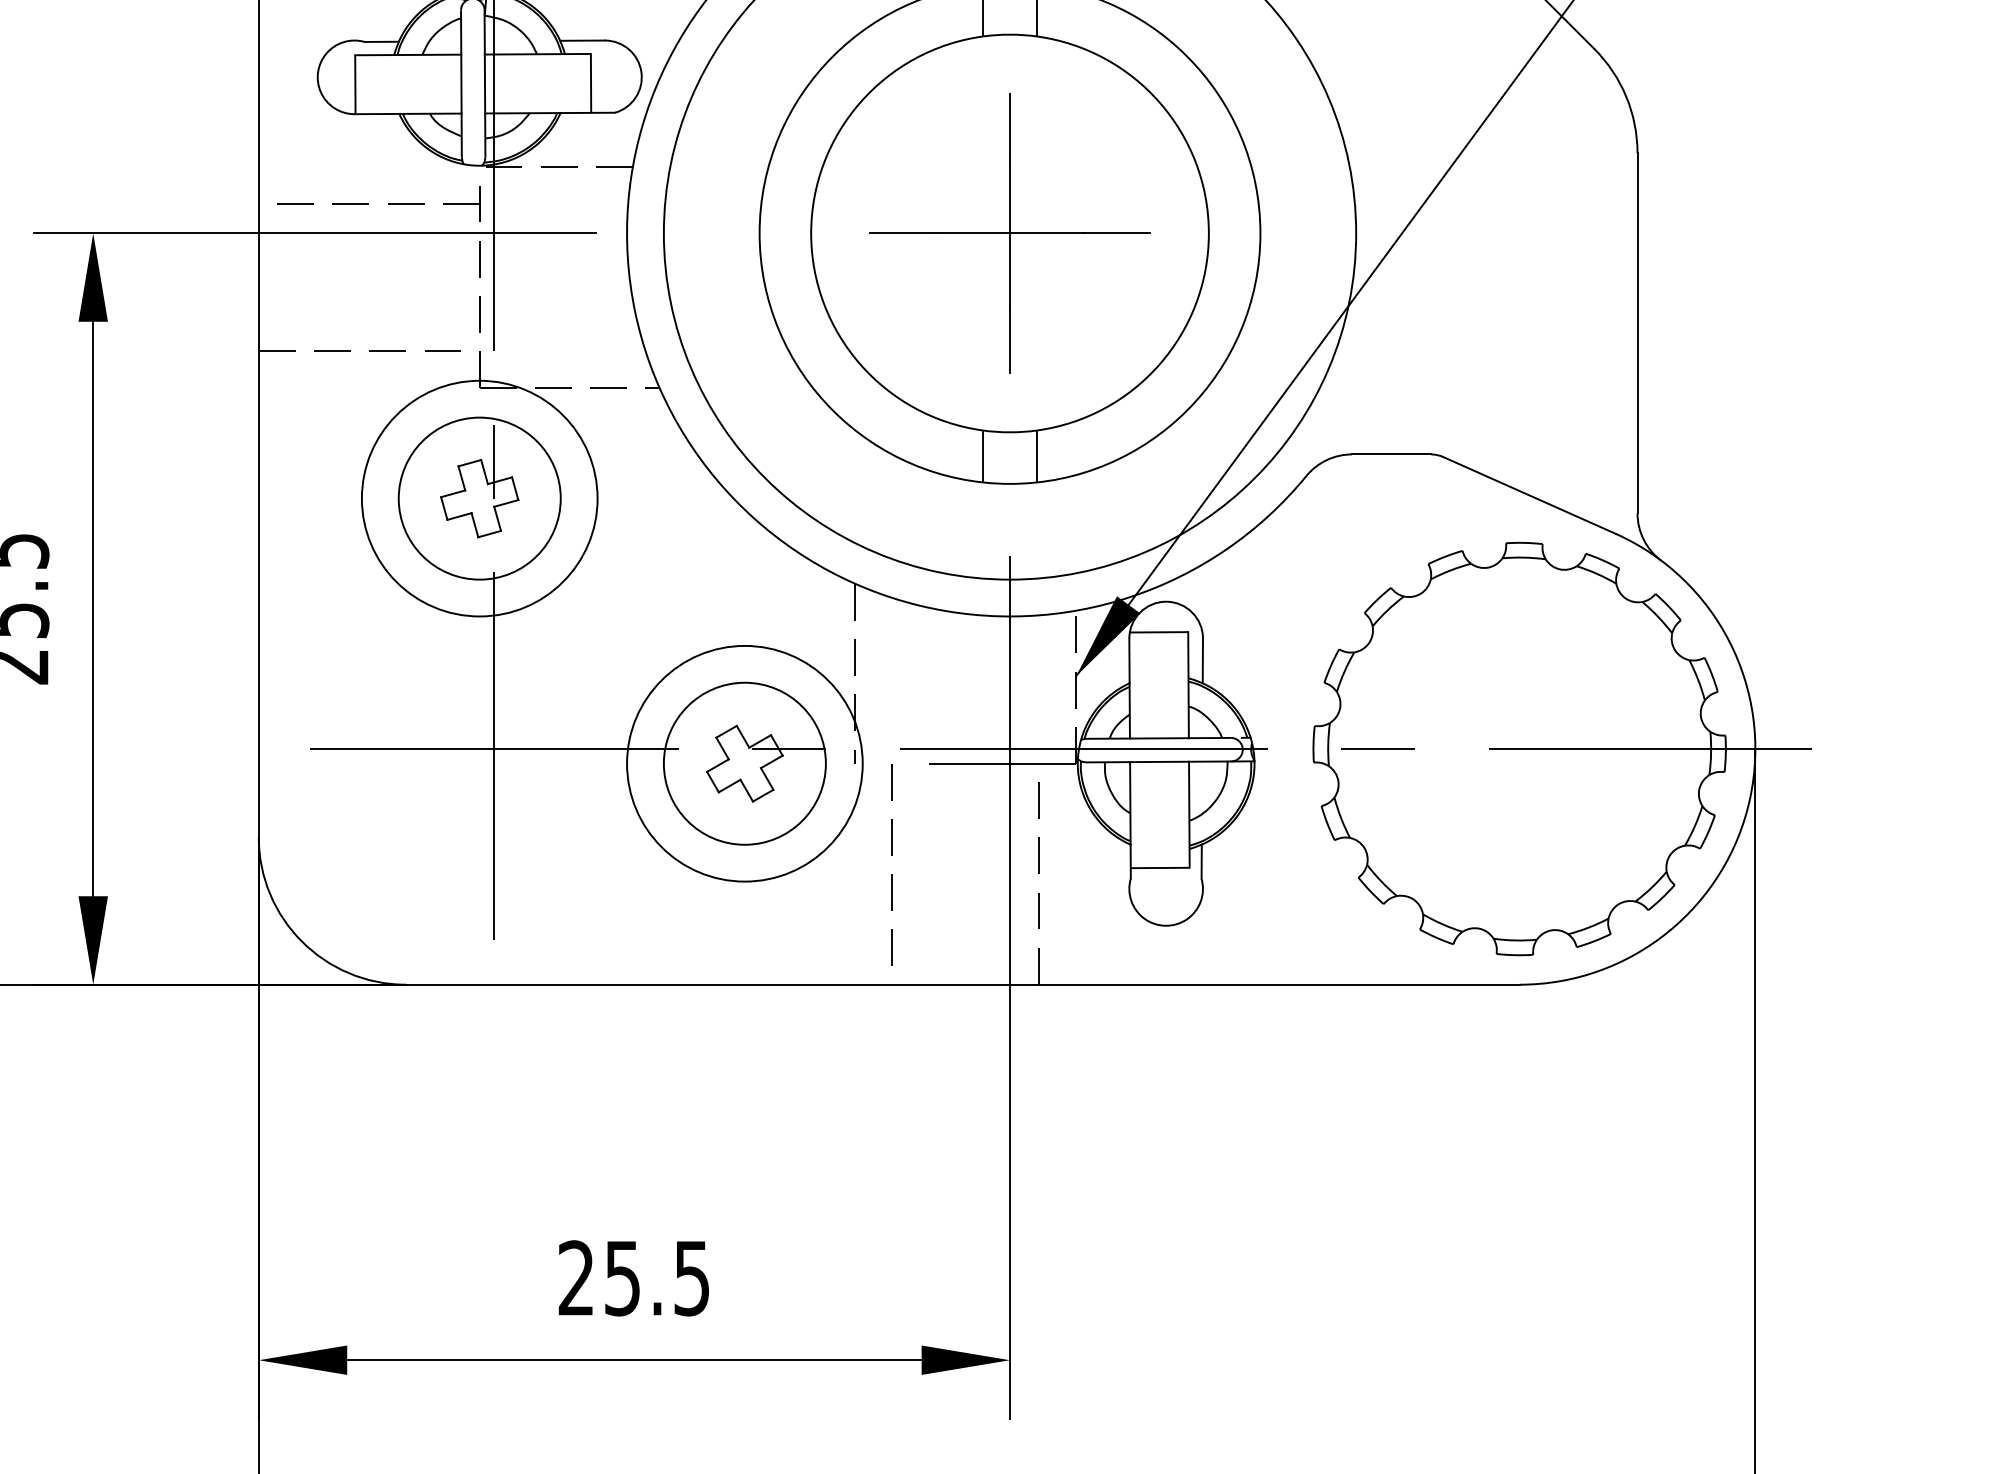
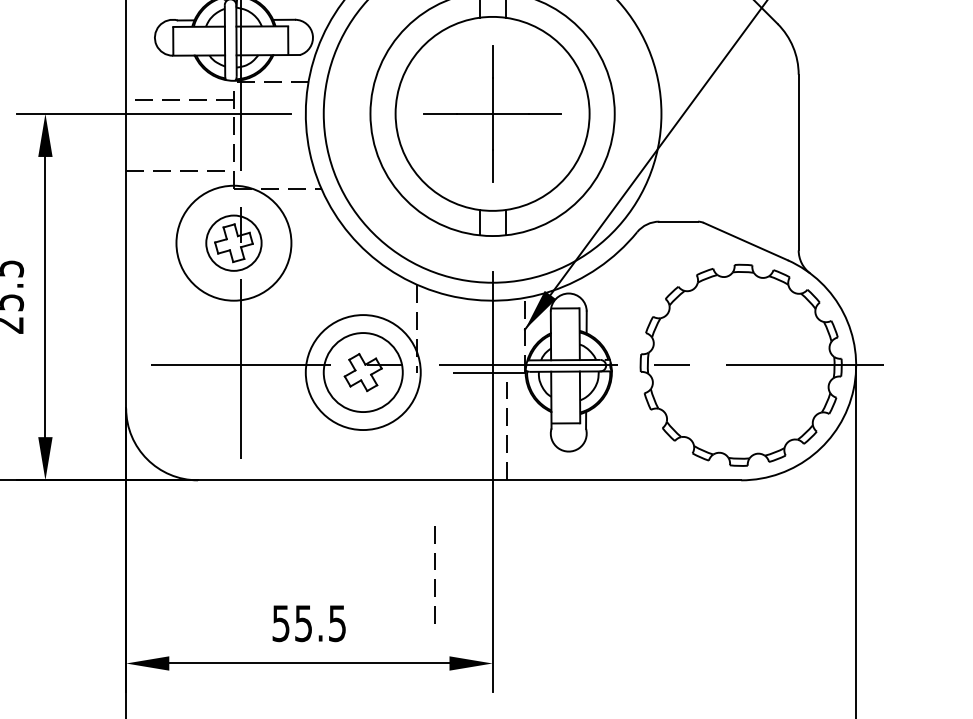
circle: (478, 497) -> (233, 242), size x0.7
line: (890, 853) -> (434, 569), moved
text: (575, 1278) -> (280, 623), 25.5 -> 55.5

